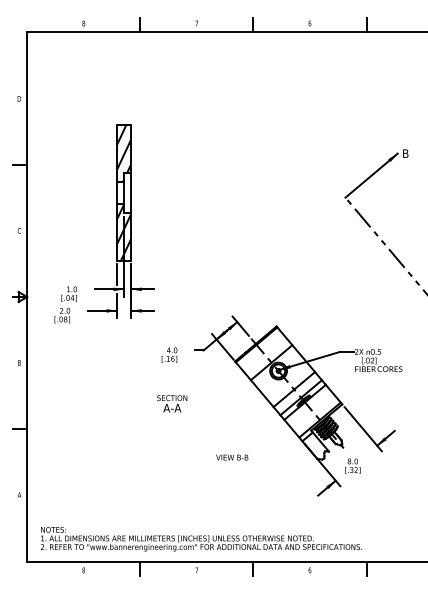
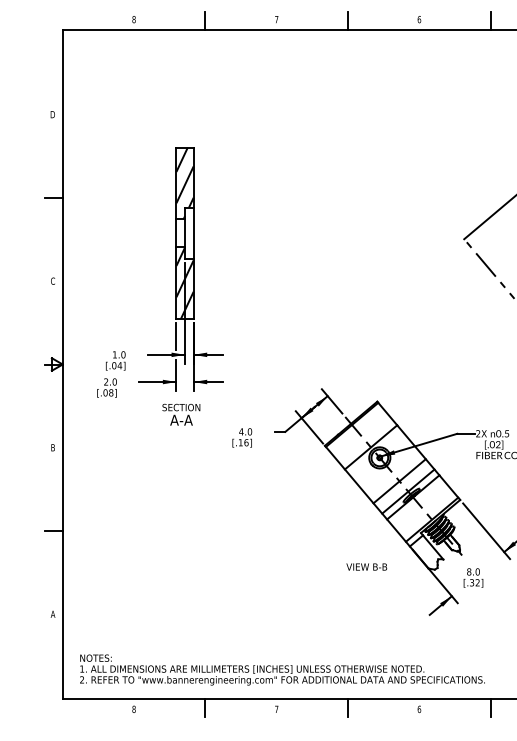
text: (172, 403) -> (181, 414), moved
text: (232, 457) -> (367, 566), moved

